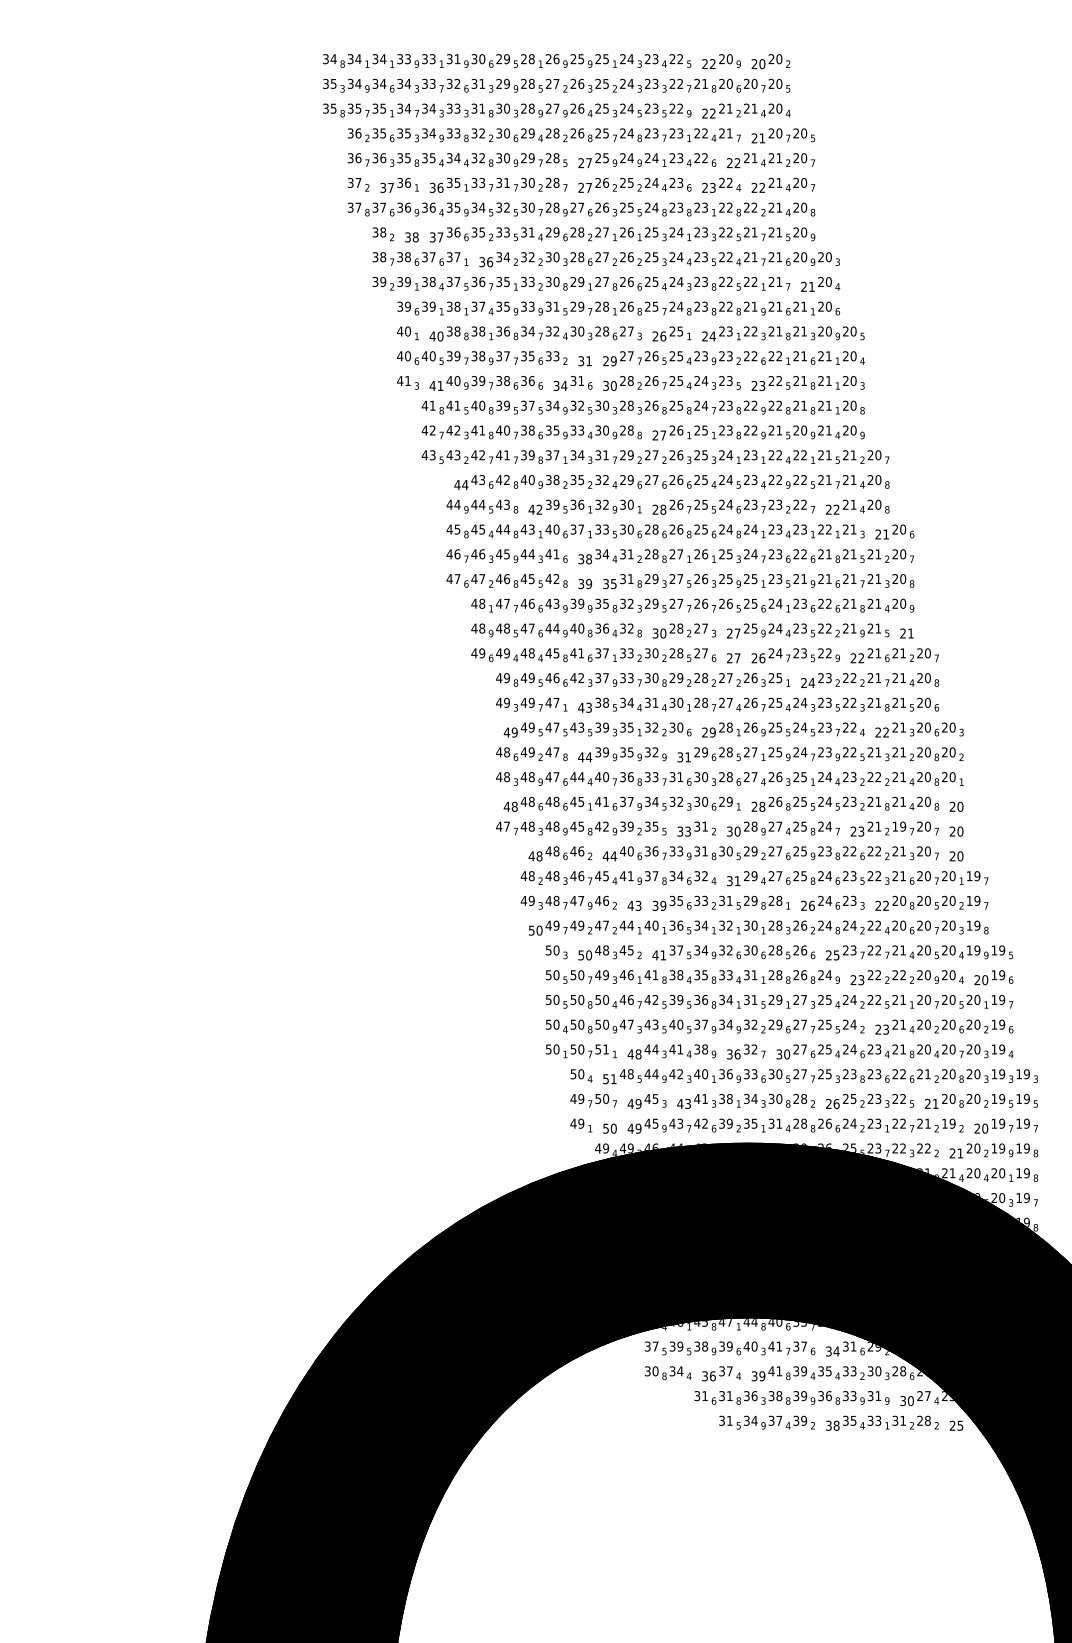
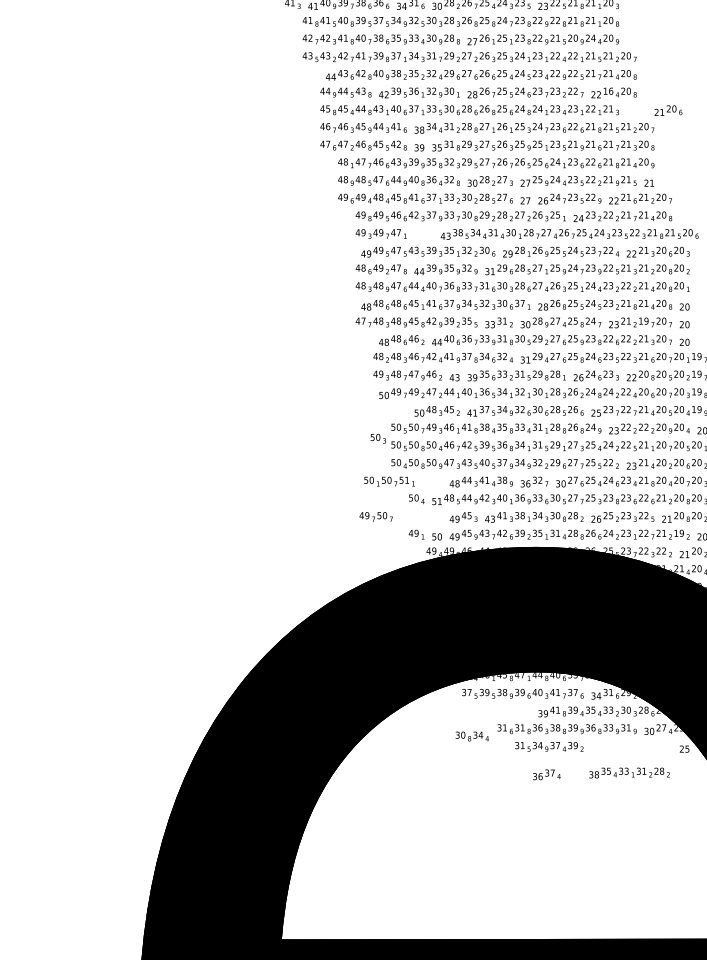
text: (828, 430) -> (593, 38), 21 -> 24
text: (849, 504) -> (608, 91), 21 -> 16
text: (894, 531) -> (668, 110), moved
text: (758, 704) -> (569, 233), moved
text: (725, 801) -> (519, 303), 29 -> 37
text: (605, 876) -> (433, 356), 45 -> 42
text: (556, 952) -> (378, 438), moved
text: (853, 1024) -> (611, 462), 24 -> 22
text: (580, 1051) -> (388, 481), moved
text: (593, 1100) -> (376, 516), moved
text: (667, 1373) -> (471, 736), moved
text: (721, 1373) -> (546, 774), moved
text: (882, 1422) -> (629, 772), moved

